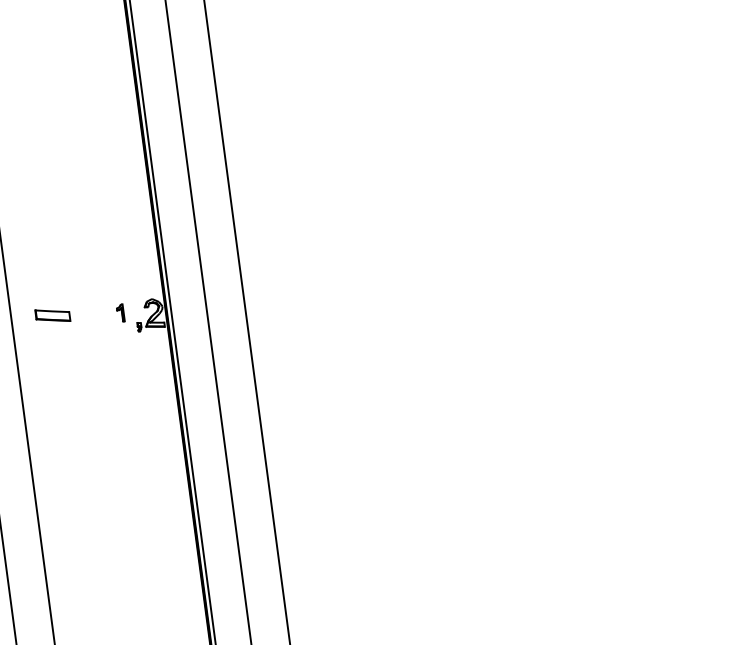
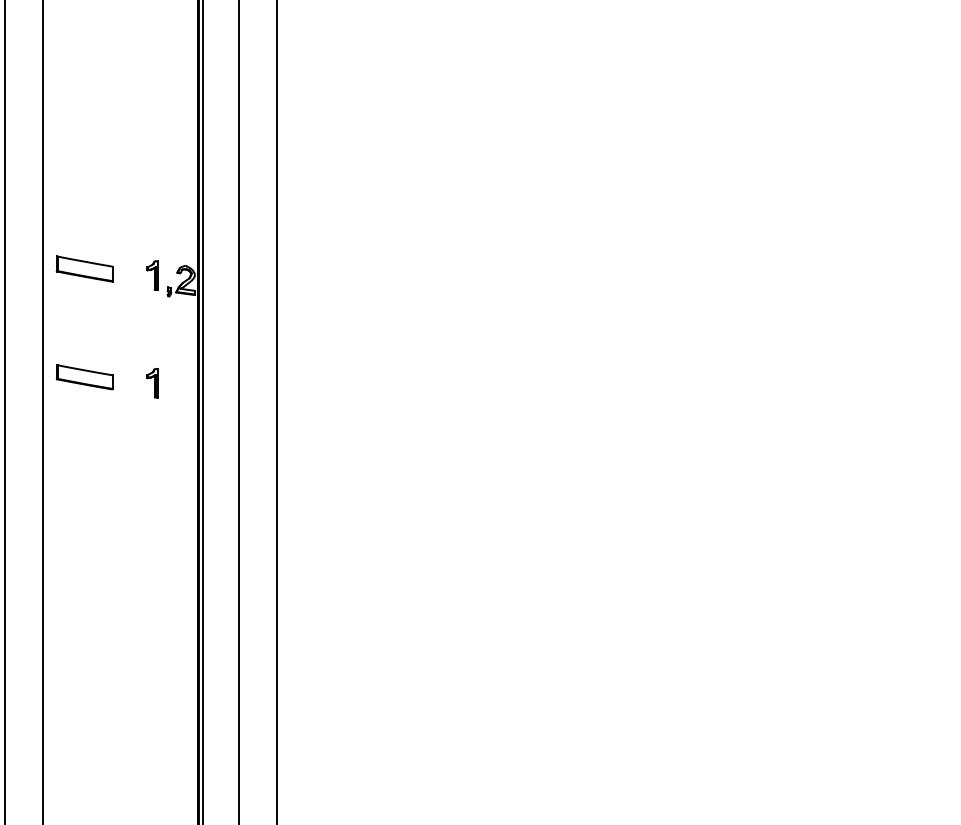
part: (120, 313) -> (152, 275), size x1.67
part: (52, 315) -> (84, 268), size x1.67
part: (134, 419) -> (152, 383), added
part: (66, 422) -> (84, 377), added

